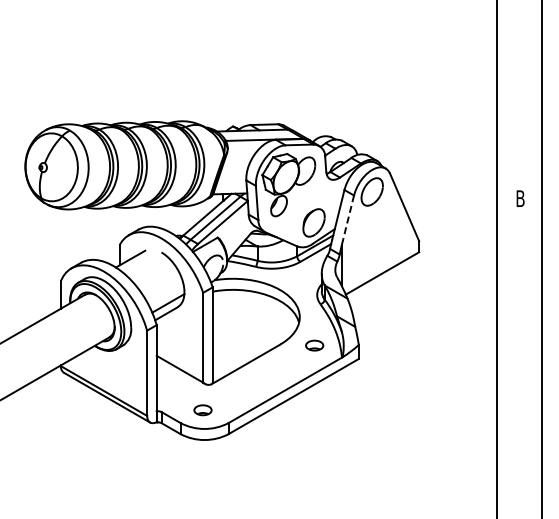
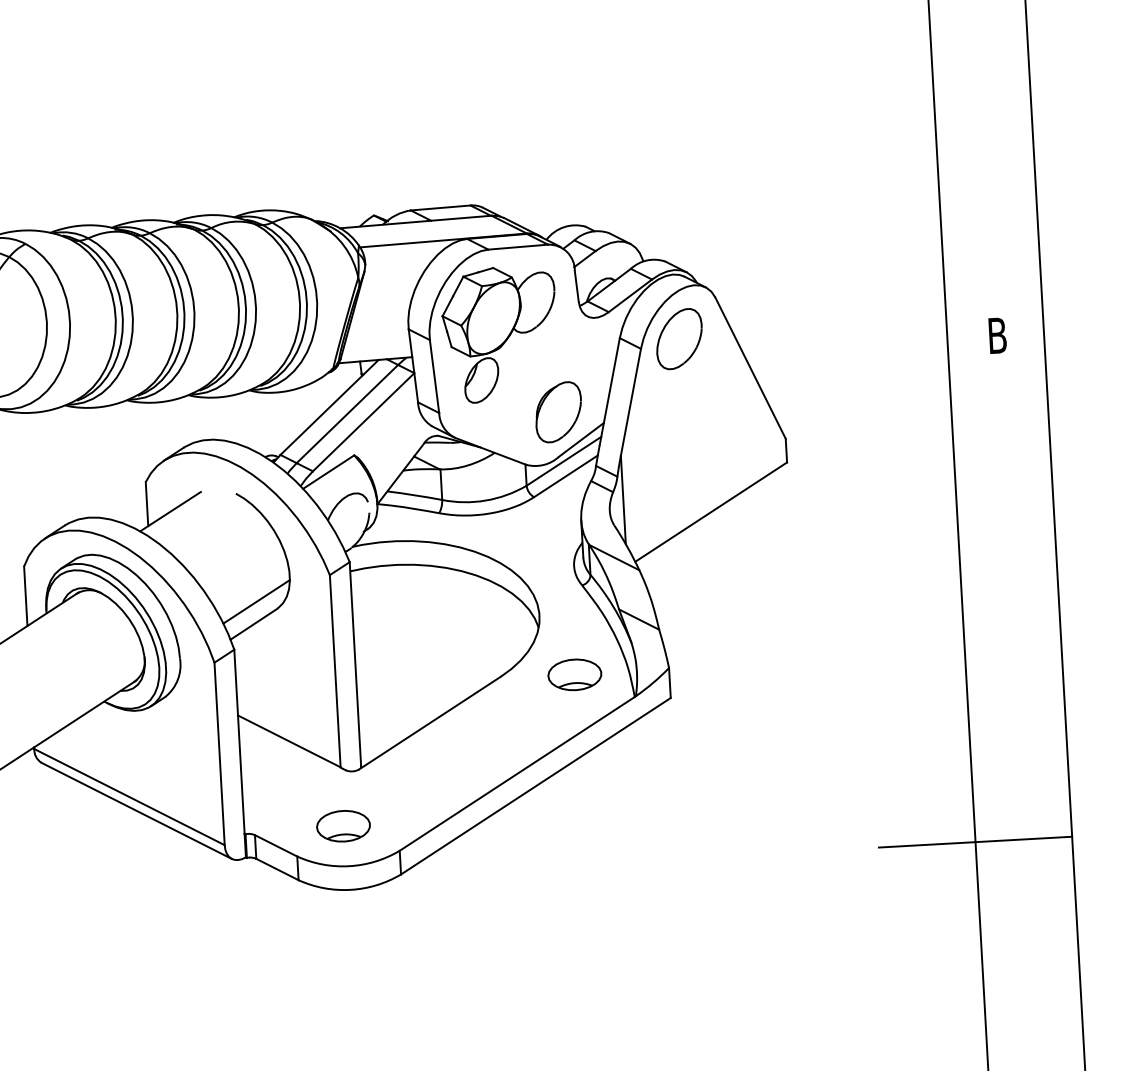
line: (348, 219) -> (631, 400), dashed -> solid
part: (314, 345) -> (574, 674), size x1.43
part: (202, 410) -> (342, 826), size x1.43
line: (496, 434) -> (974, 843), added

